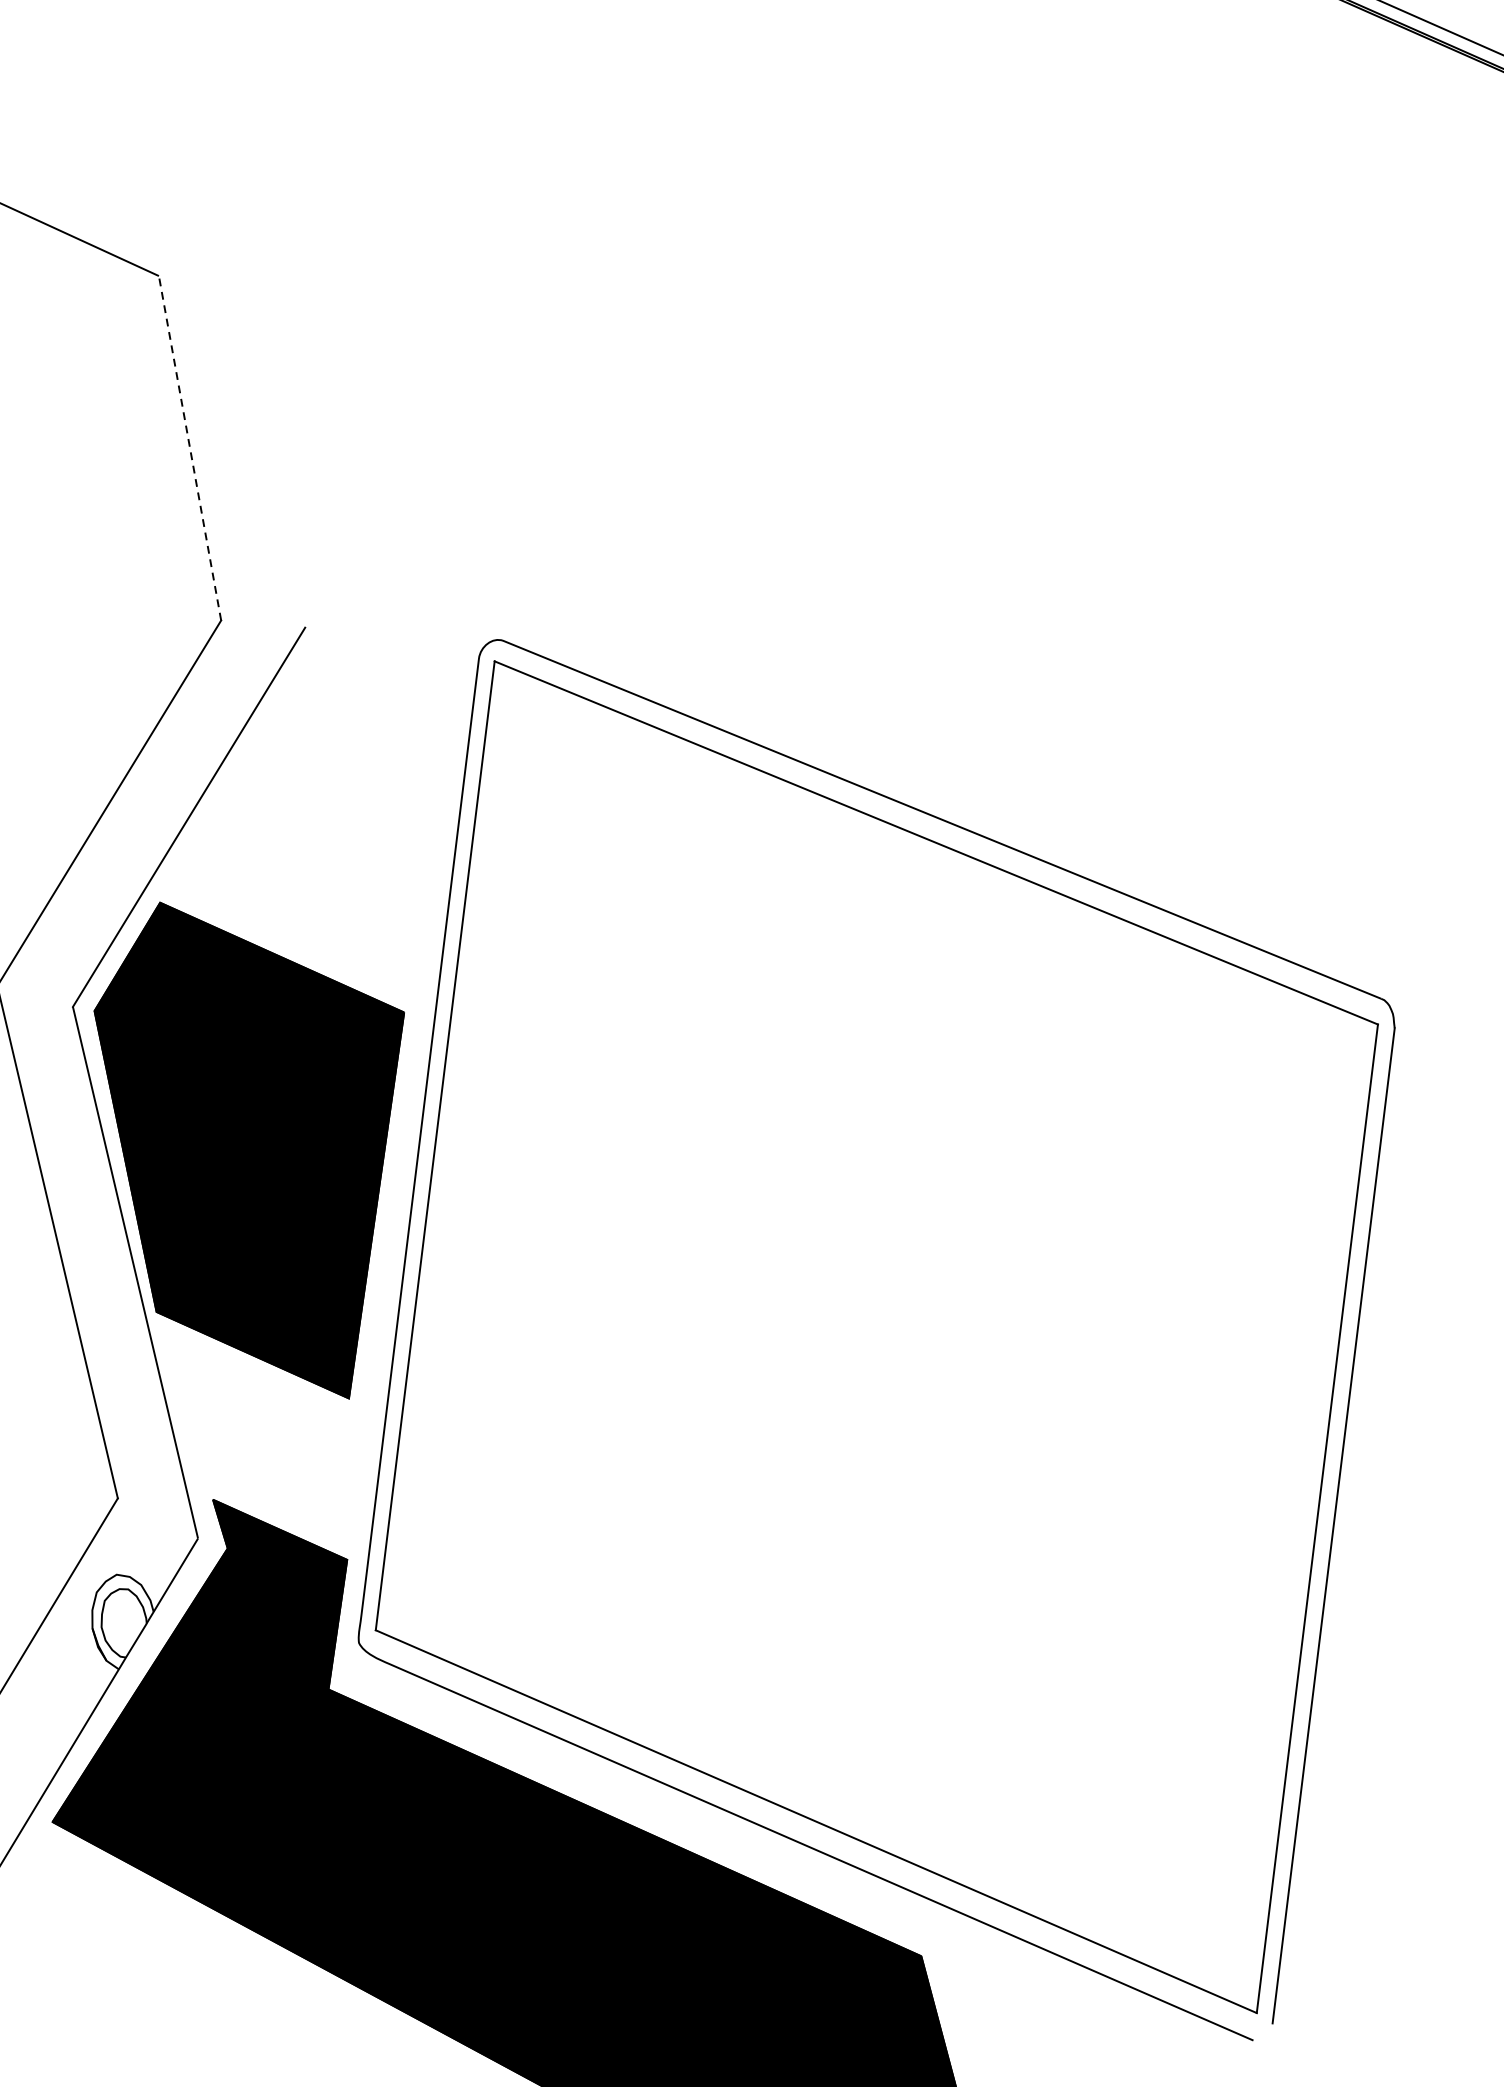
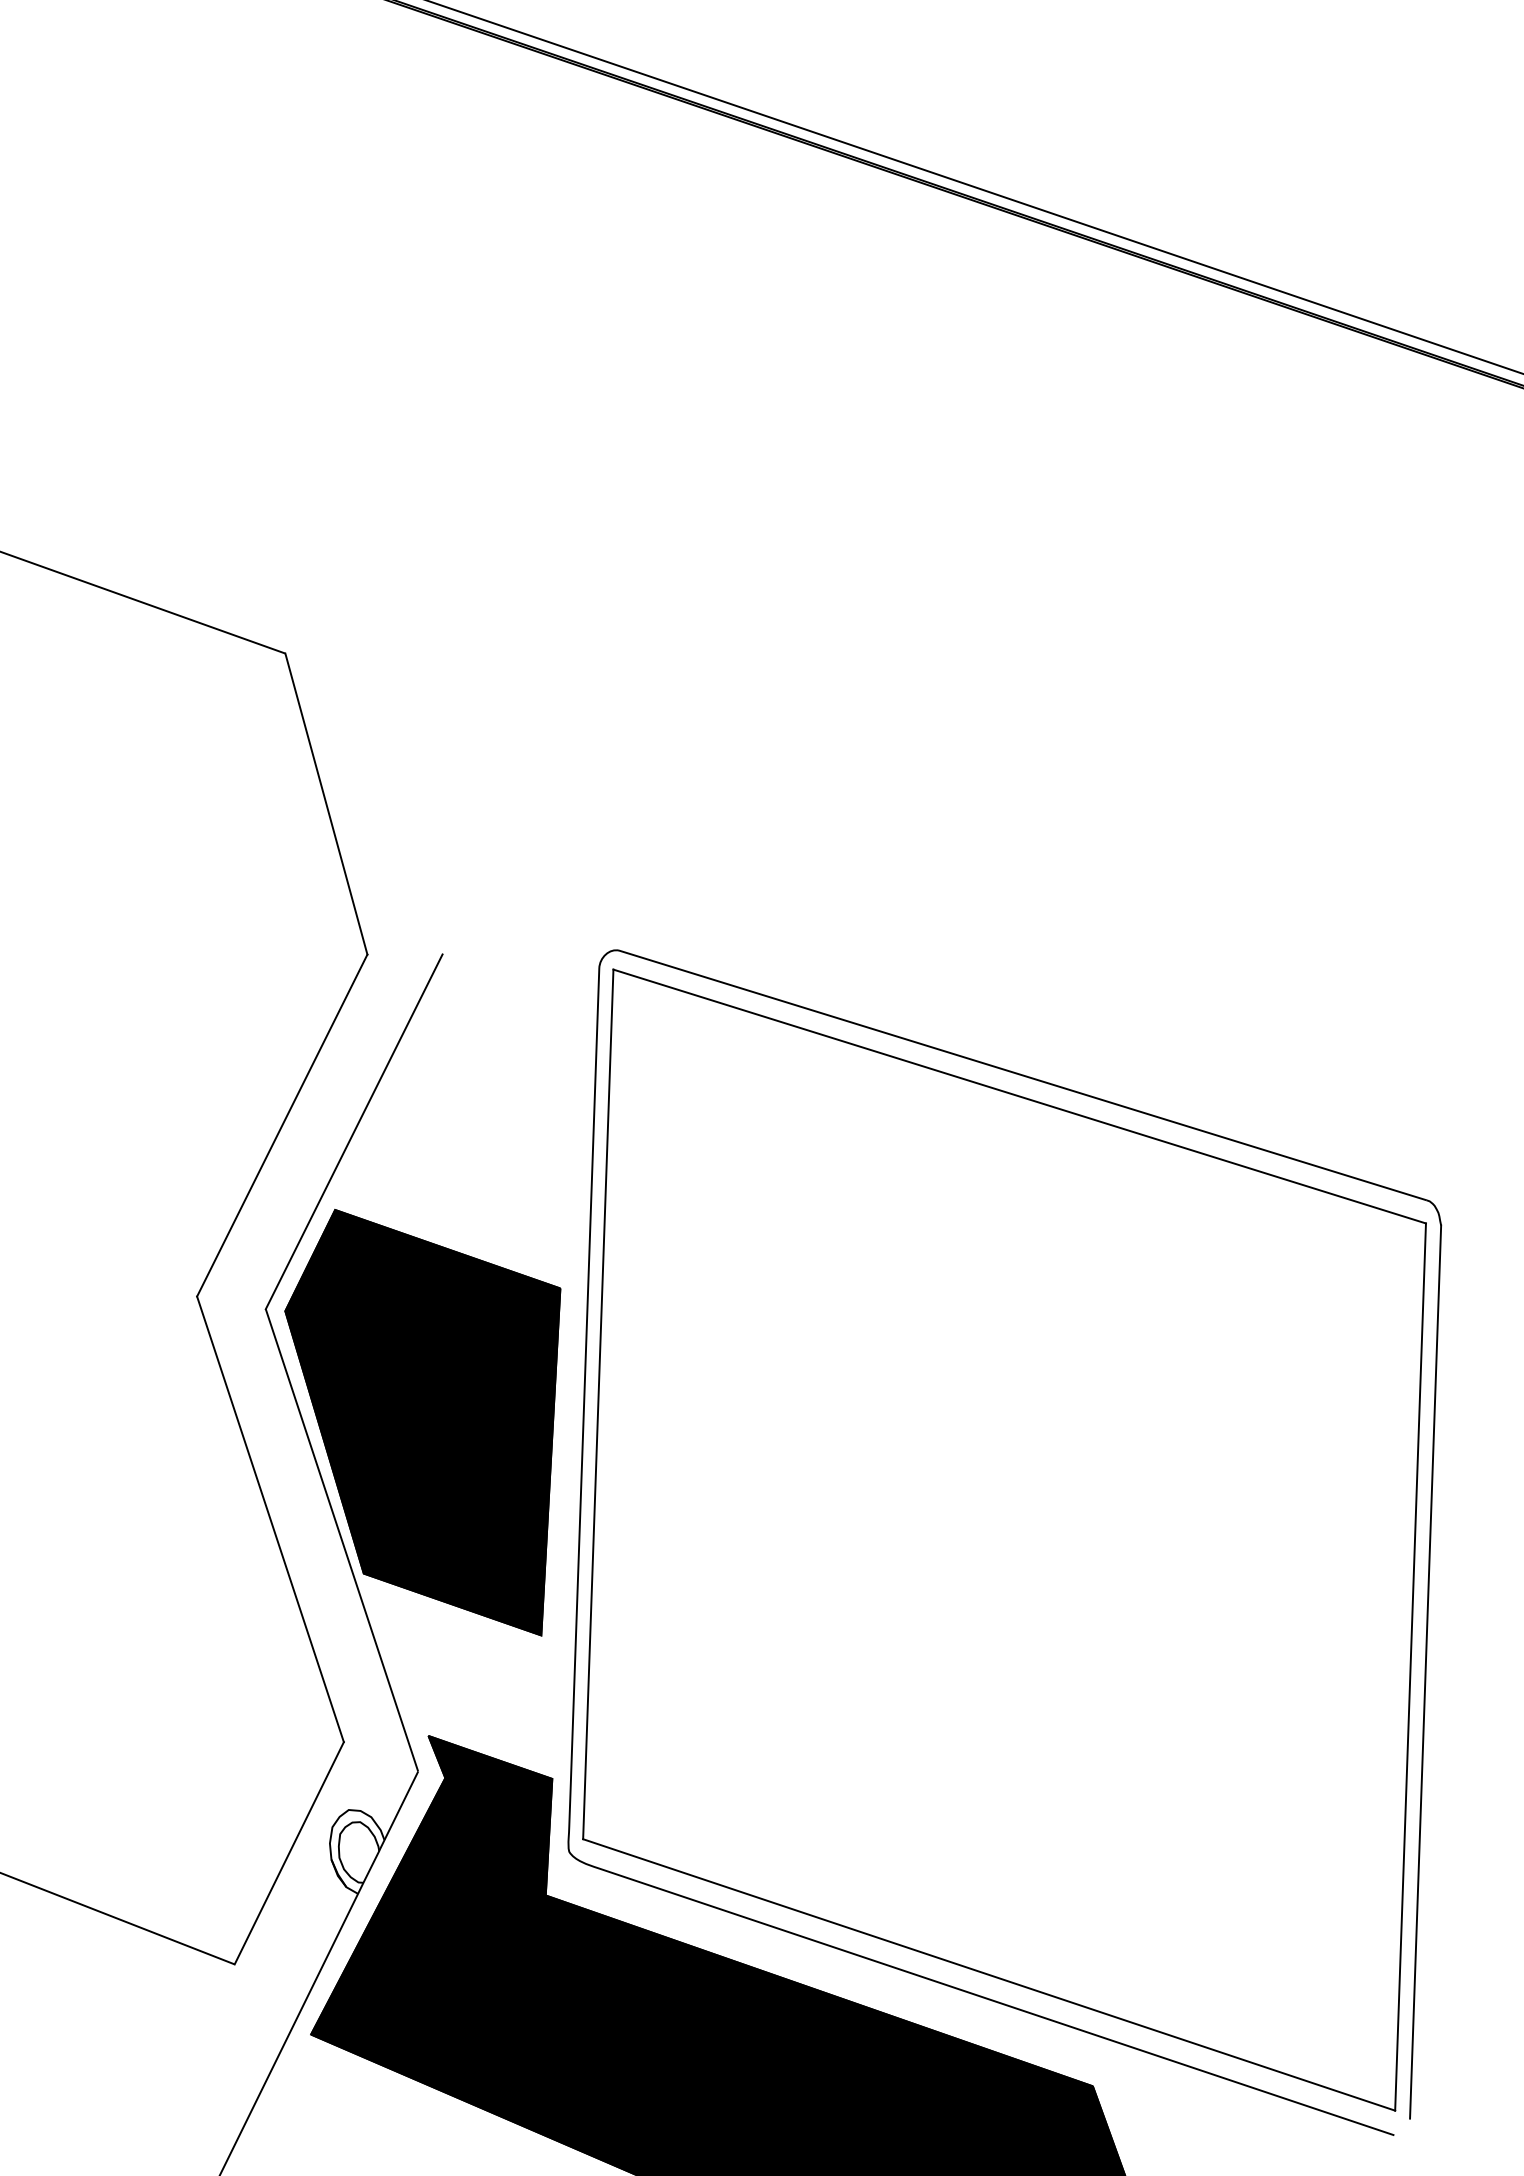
line: (190, 447) -> (326, 803), dashed -> solid

